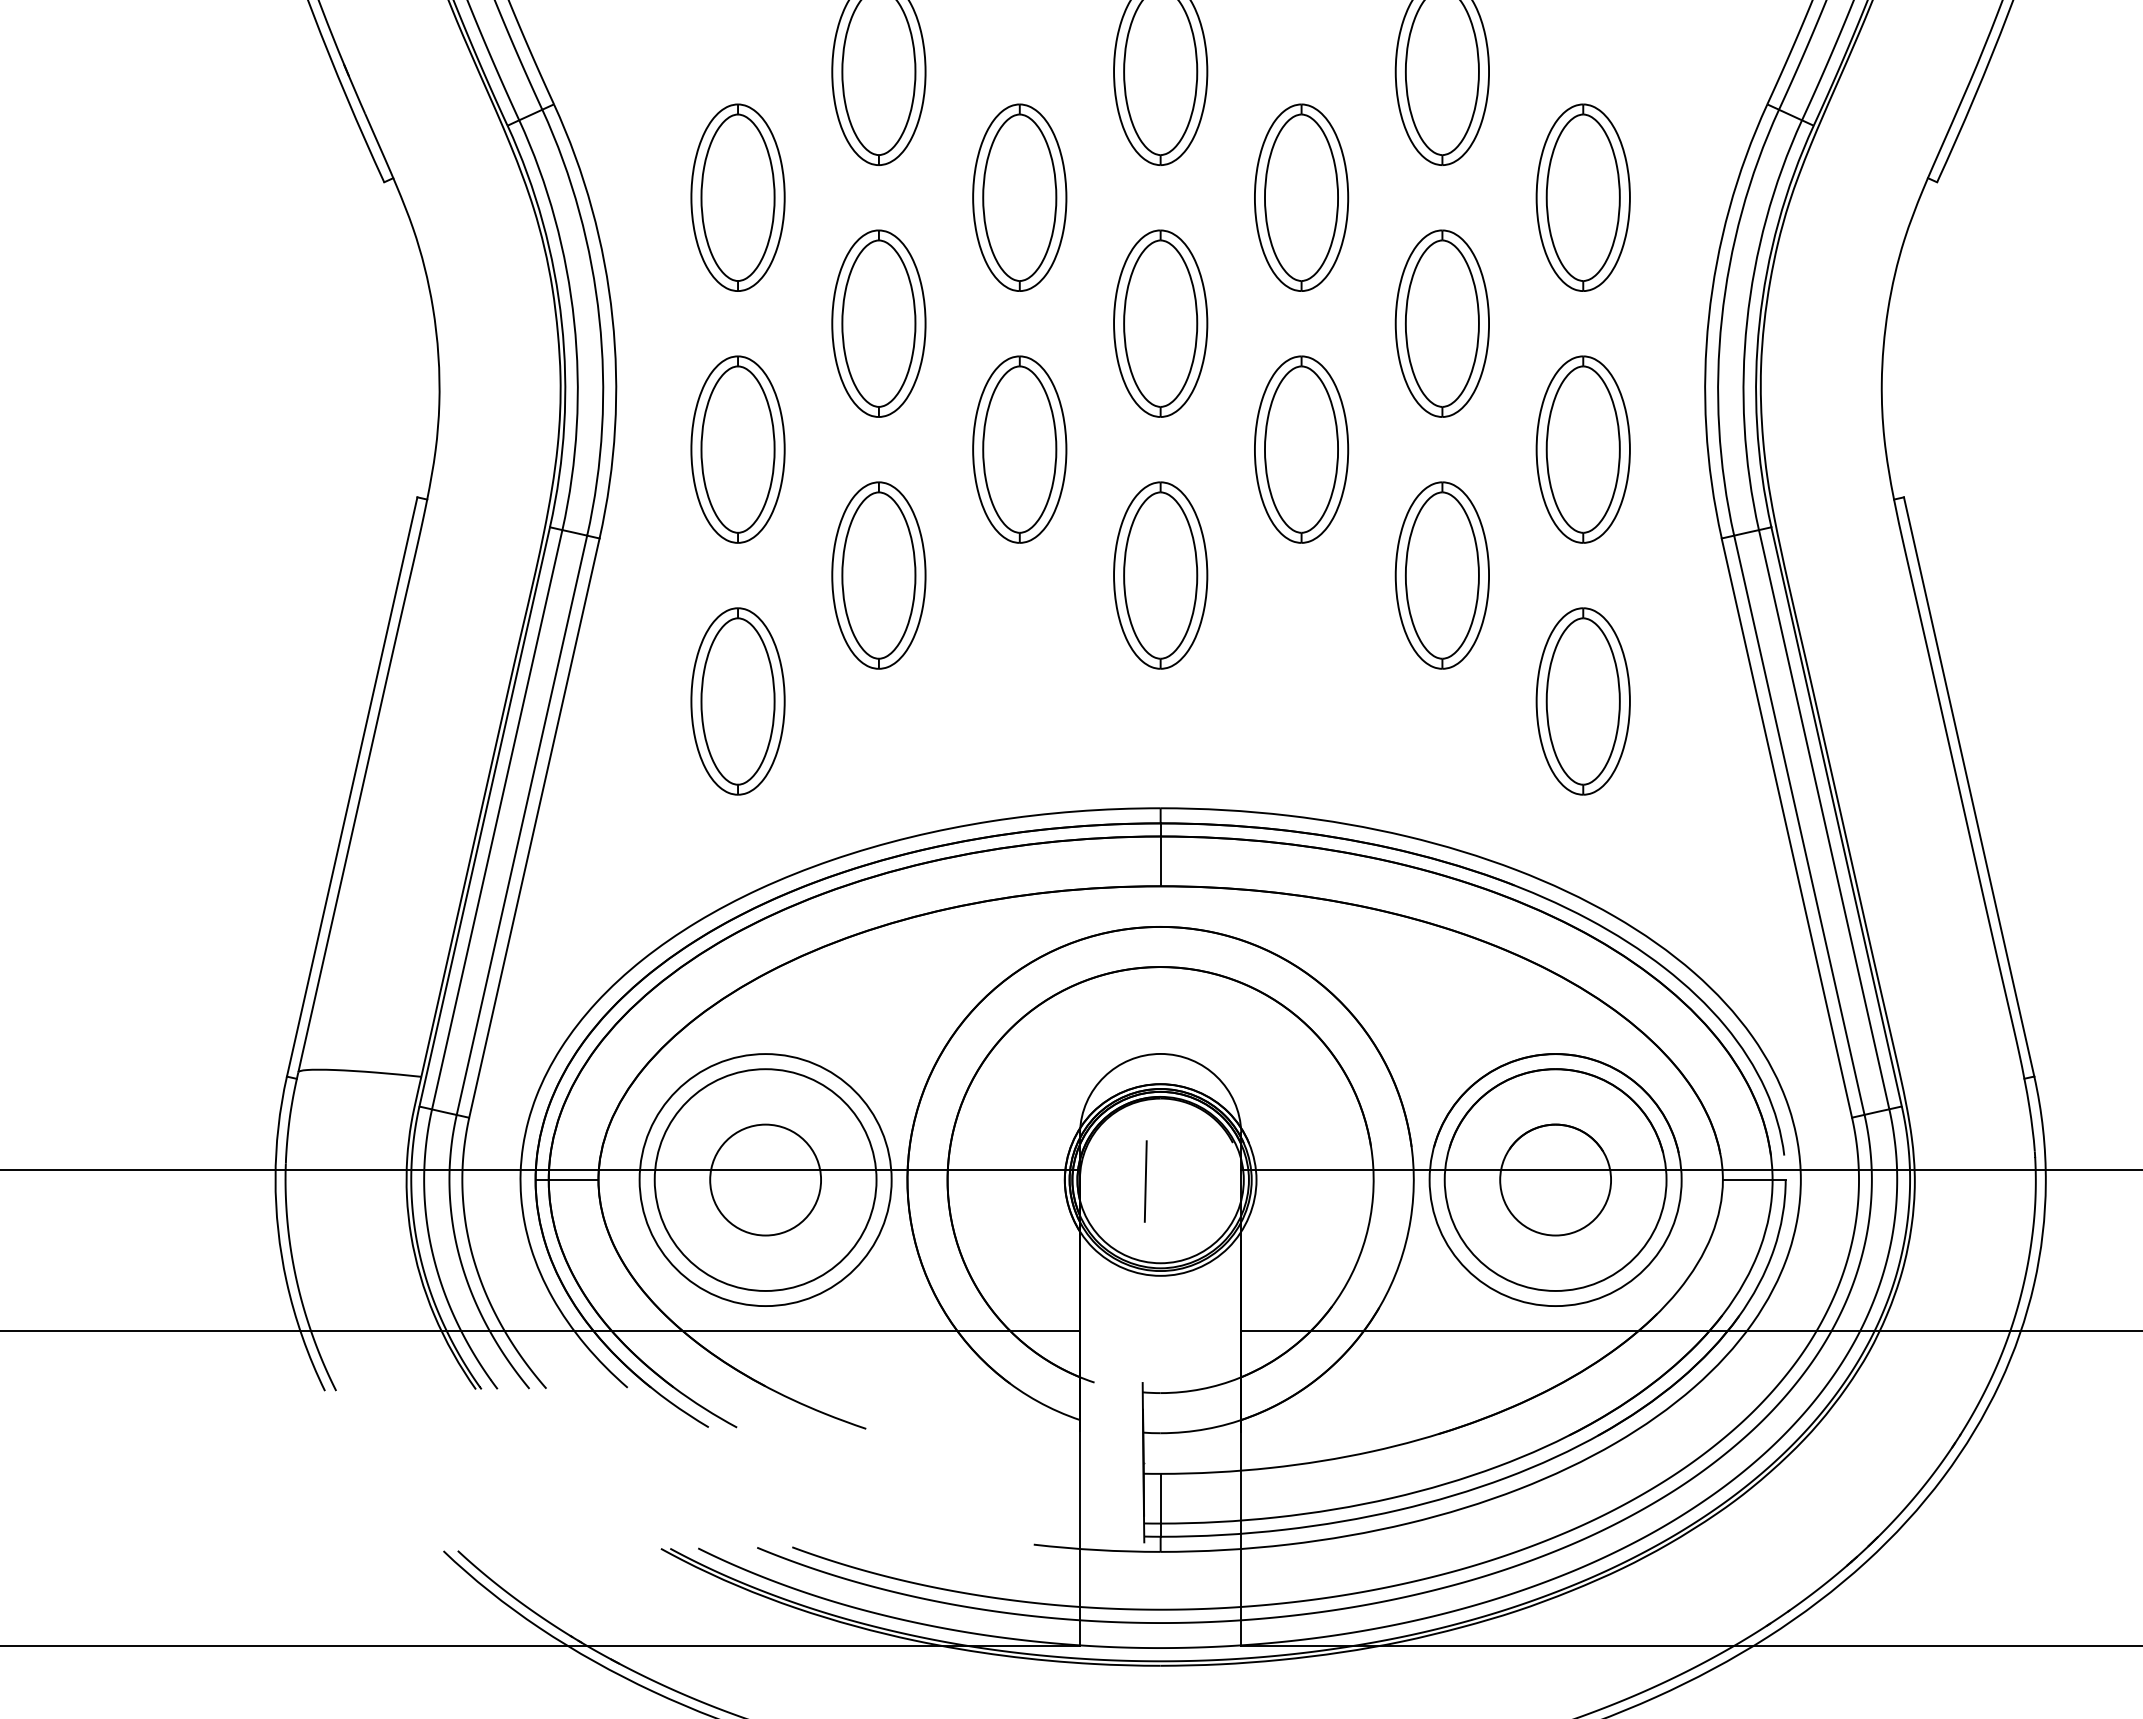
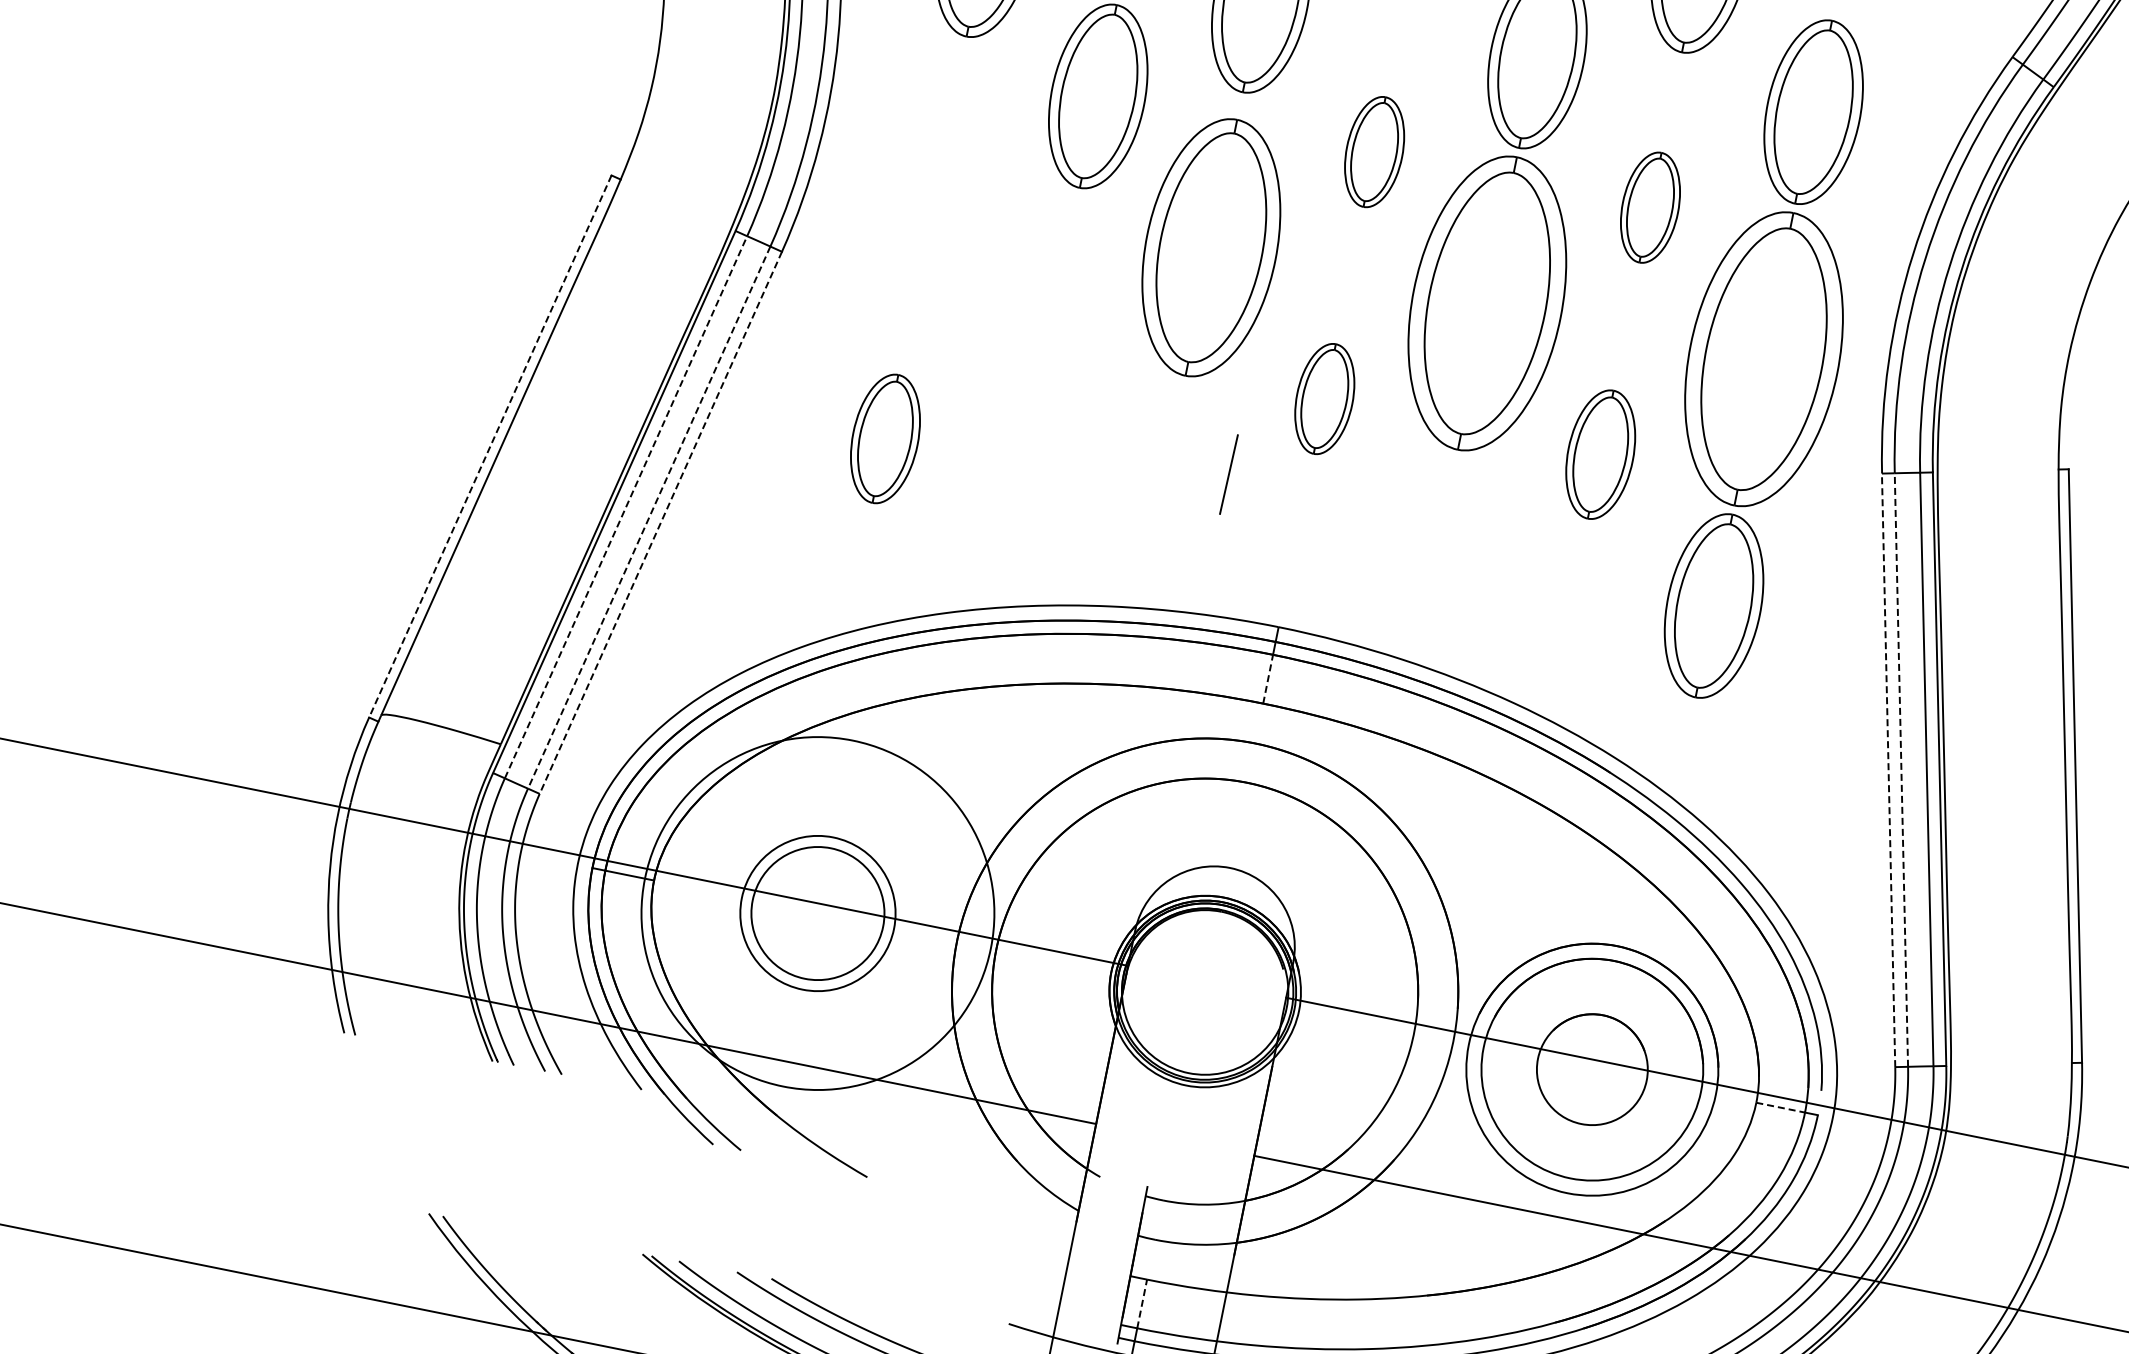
part: (1160, 323) -> (1374, 151), size x0.6
part: (1441, 323) -> (1649, 207), size x0.6
part: (737, 449) -> (934, 191), removed
part: (1019, 449) -> (1211, 247), size x1.4
part: (1301, 449) -> (1487, 303), size x1.6
part: (1582, 449) -> (1763, 358), size x1.6
part: (878, 575) -> (1048, 343), removed
part: (1160, 575) -> (1324, 398), size x0.6
part: (1441, 575) -> (1599, 454), size x0.7
part: (737, 701) -> (884, 438), size x0.7
line: (352, 787) -> (490, 447), solid -> dashed
line: (497, 819) -> (626, 507), solid -> dashed
line: (521, 825) -> (648, 517), solid -> dashed
line: (1799, 825) -> (1901, 770), solid -> dashed
line: (534, 828) -> (660, 523), solid -> dashed
line: (1786, 828) -> (1888, 770), solid -> dashed
line: (1160, 861) -> (1267, 679), solid -> dashed
circle: (765, 1179) -> (817, 912), size x0.6
circle: (765, 1179) -> (817, 912), size x1.4
circle: (765, 1180) -> (817, 913), size x1.4
line: (1747, 1180) -> (1780, 1108), solid -> dashed
line: (1145, 1181) -> (1228, 474), moved
line: (1160, 1498) -> (1142, 1303), solid -> dashed

